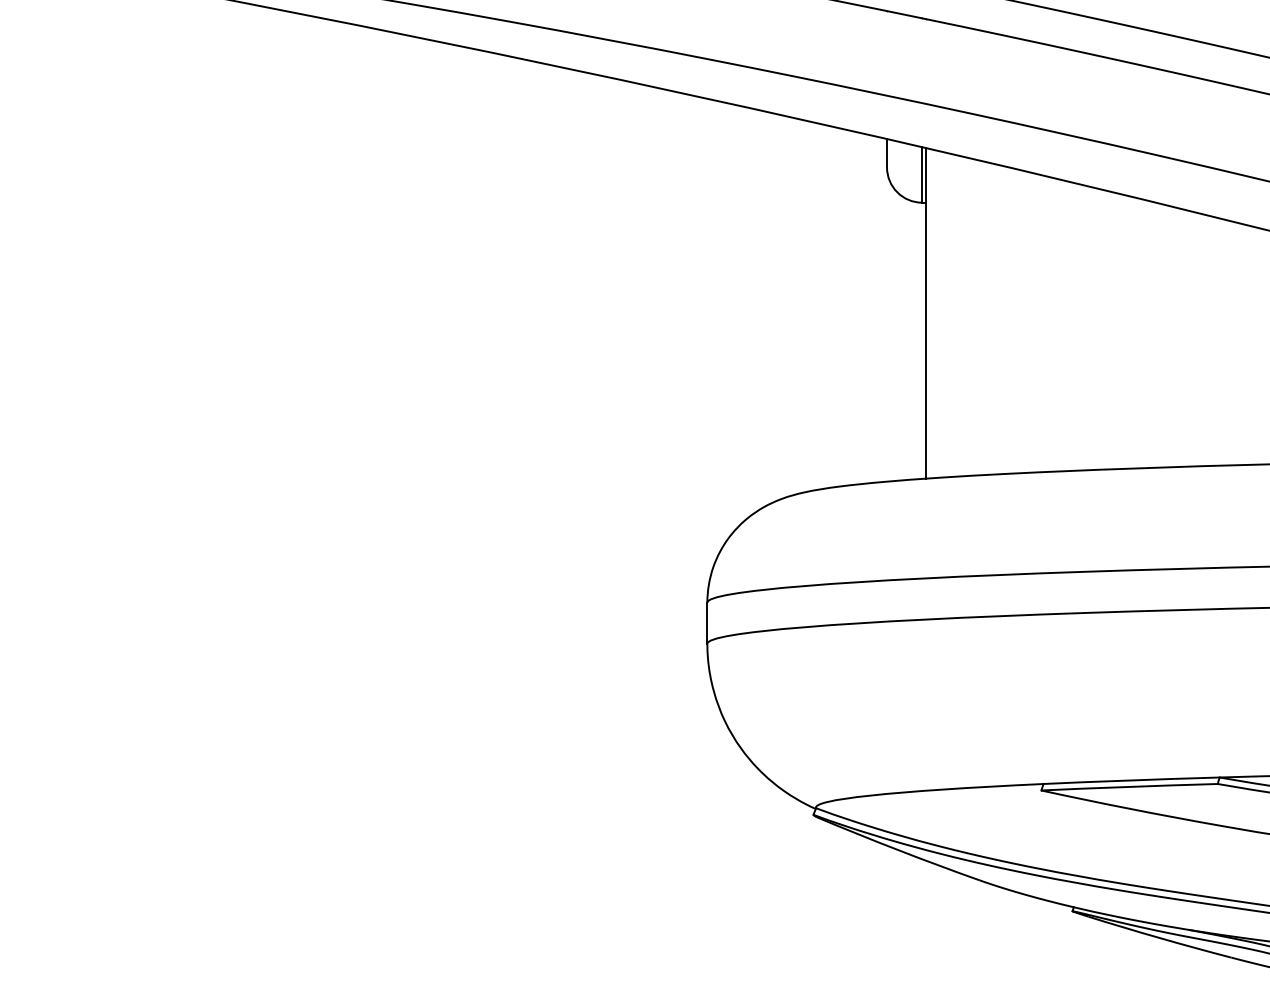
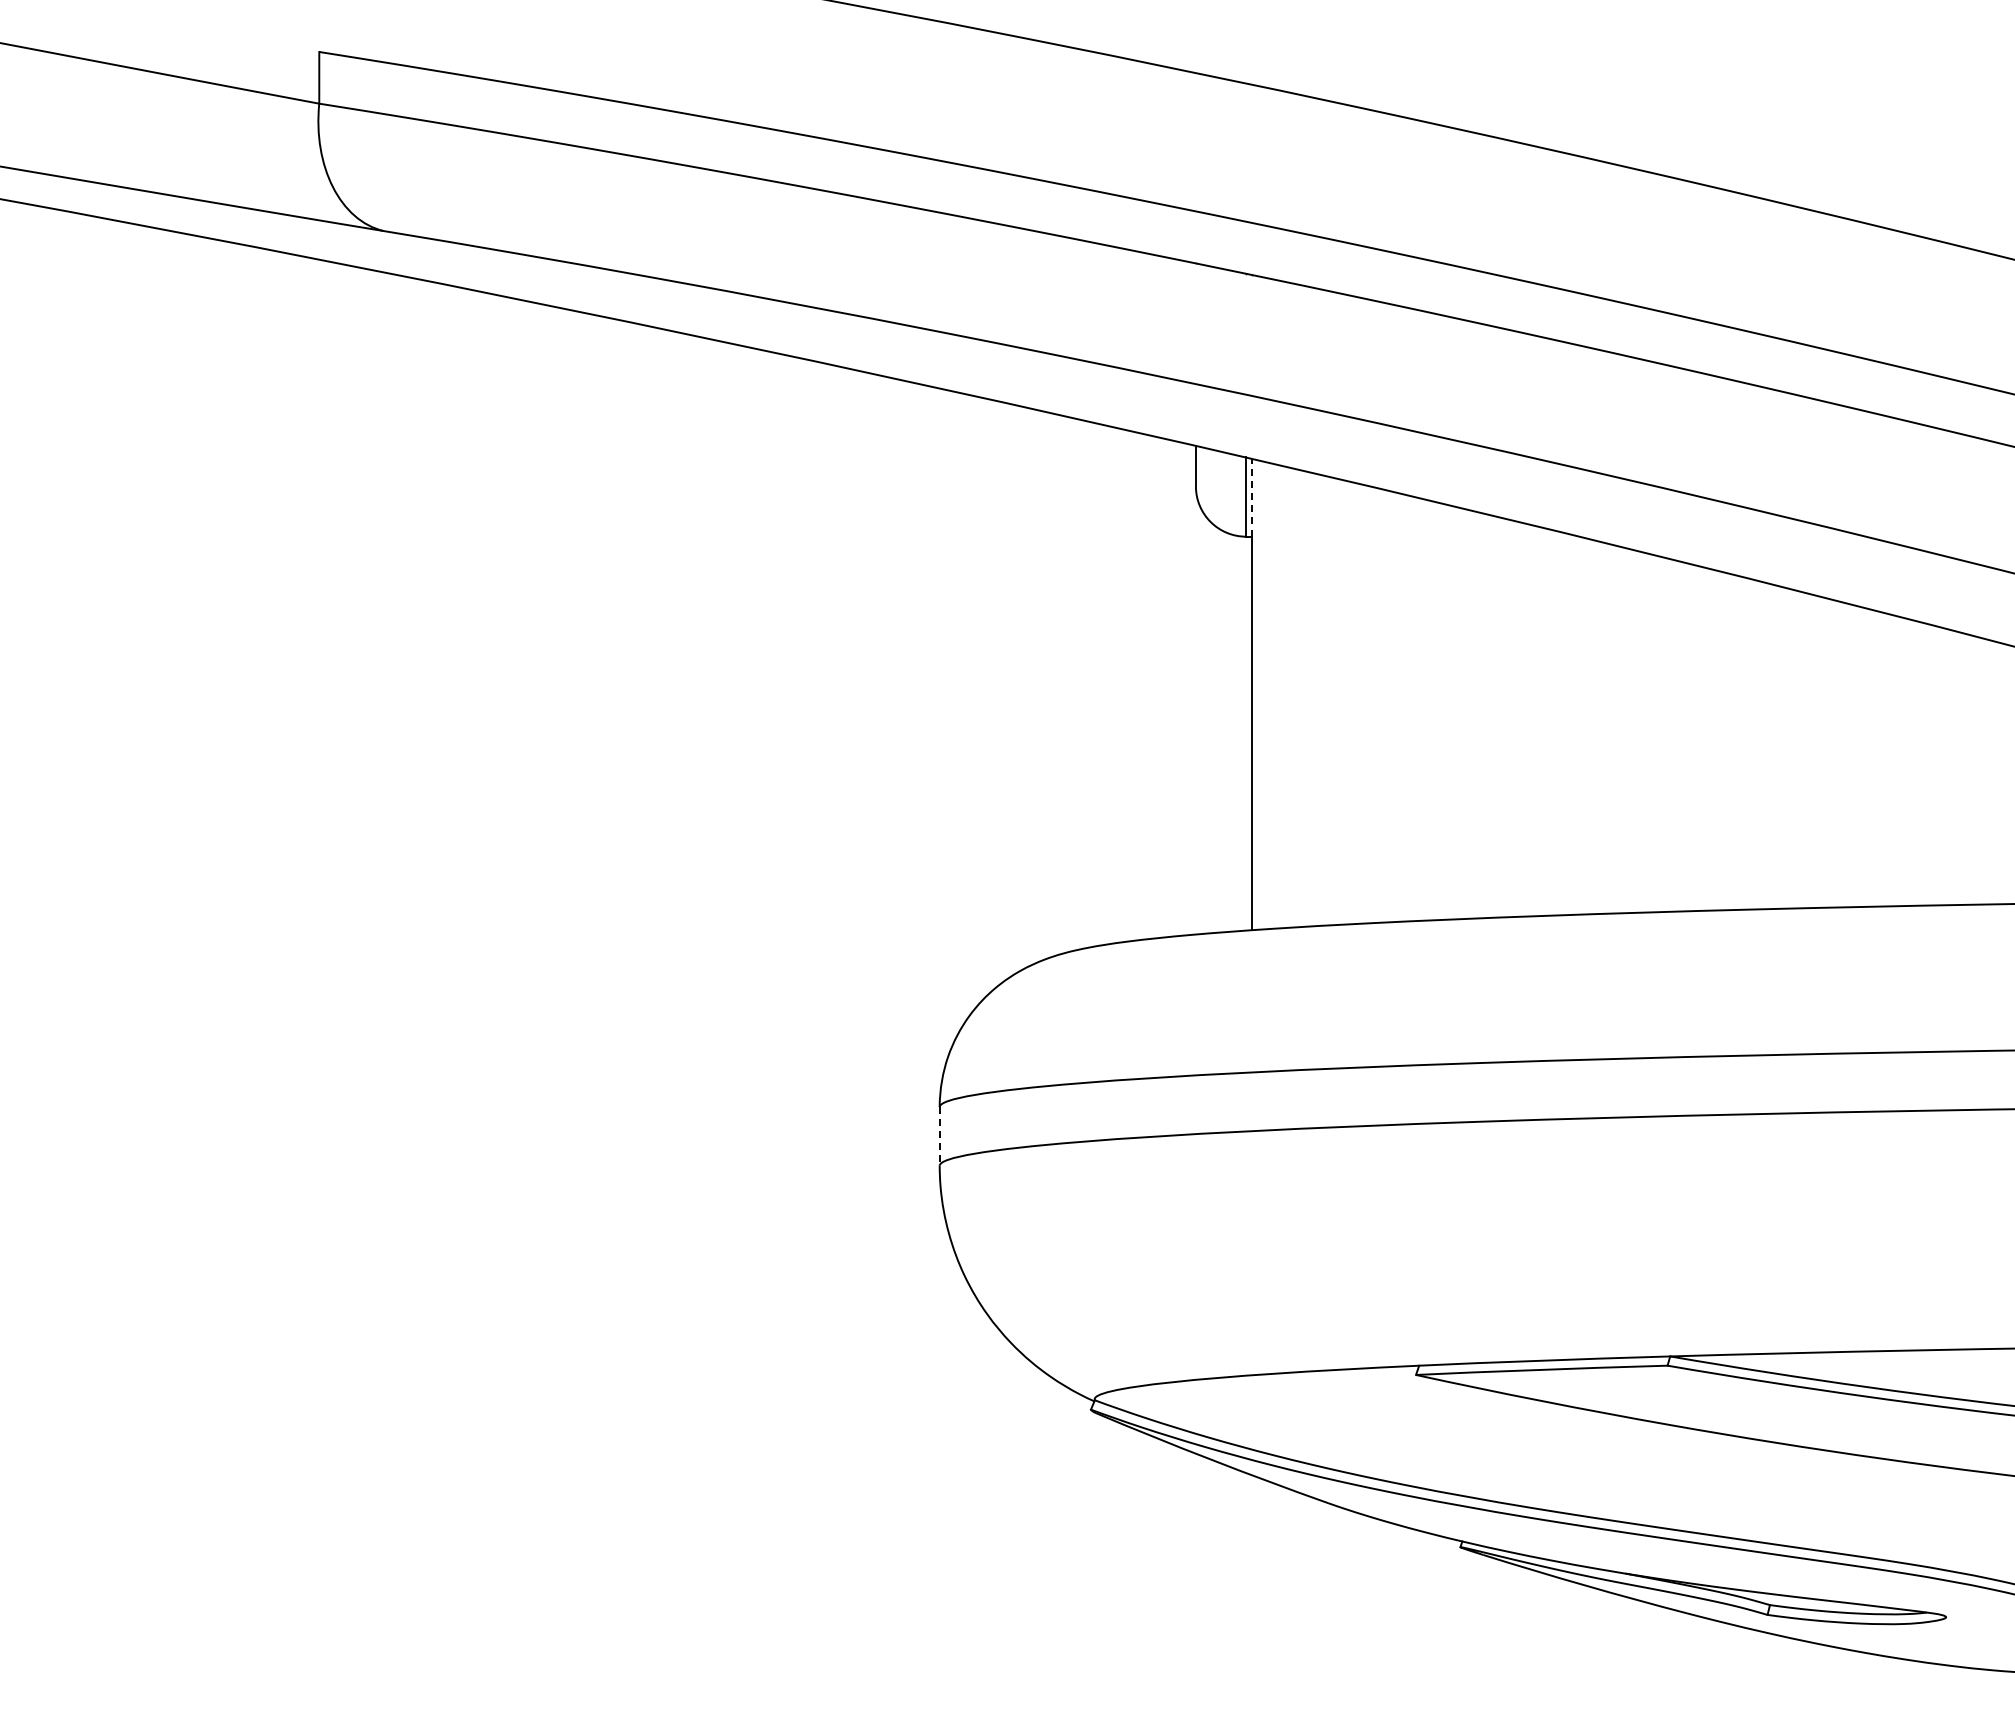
line: (925, 175) -> (1251, 497), solid -> dashed
line: (707, 623) -> (939, 1136), solid -> dashed

